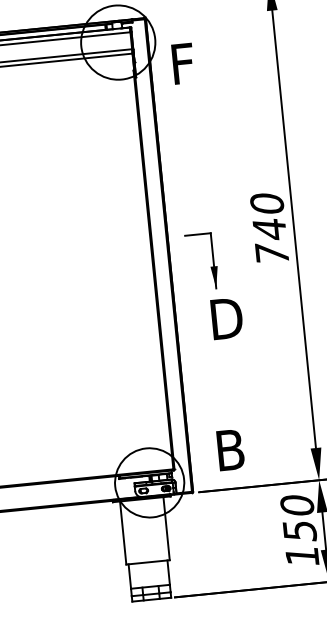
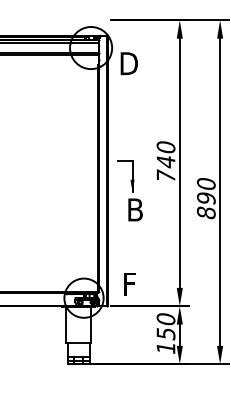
text: (186, 63) -> (128, 63), F -> D
text: (229, 317) -> (138, 209), D -> B
text: (230, 448) -> (131, 283), B -> F

